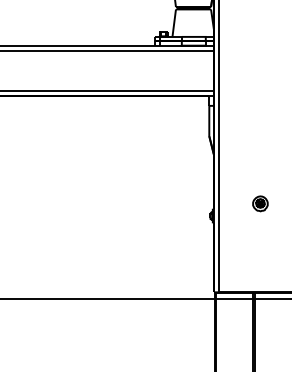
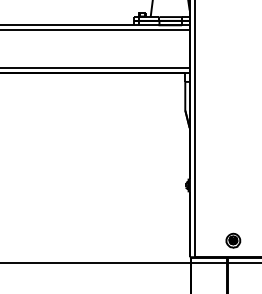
part: (260, 203) -> (233, 240), moved

